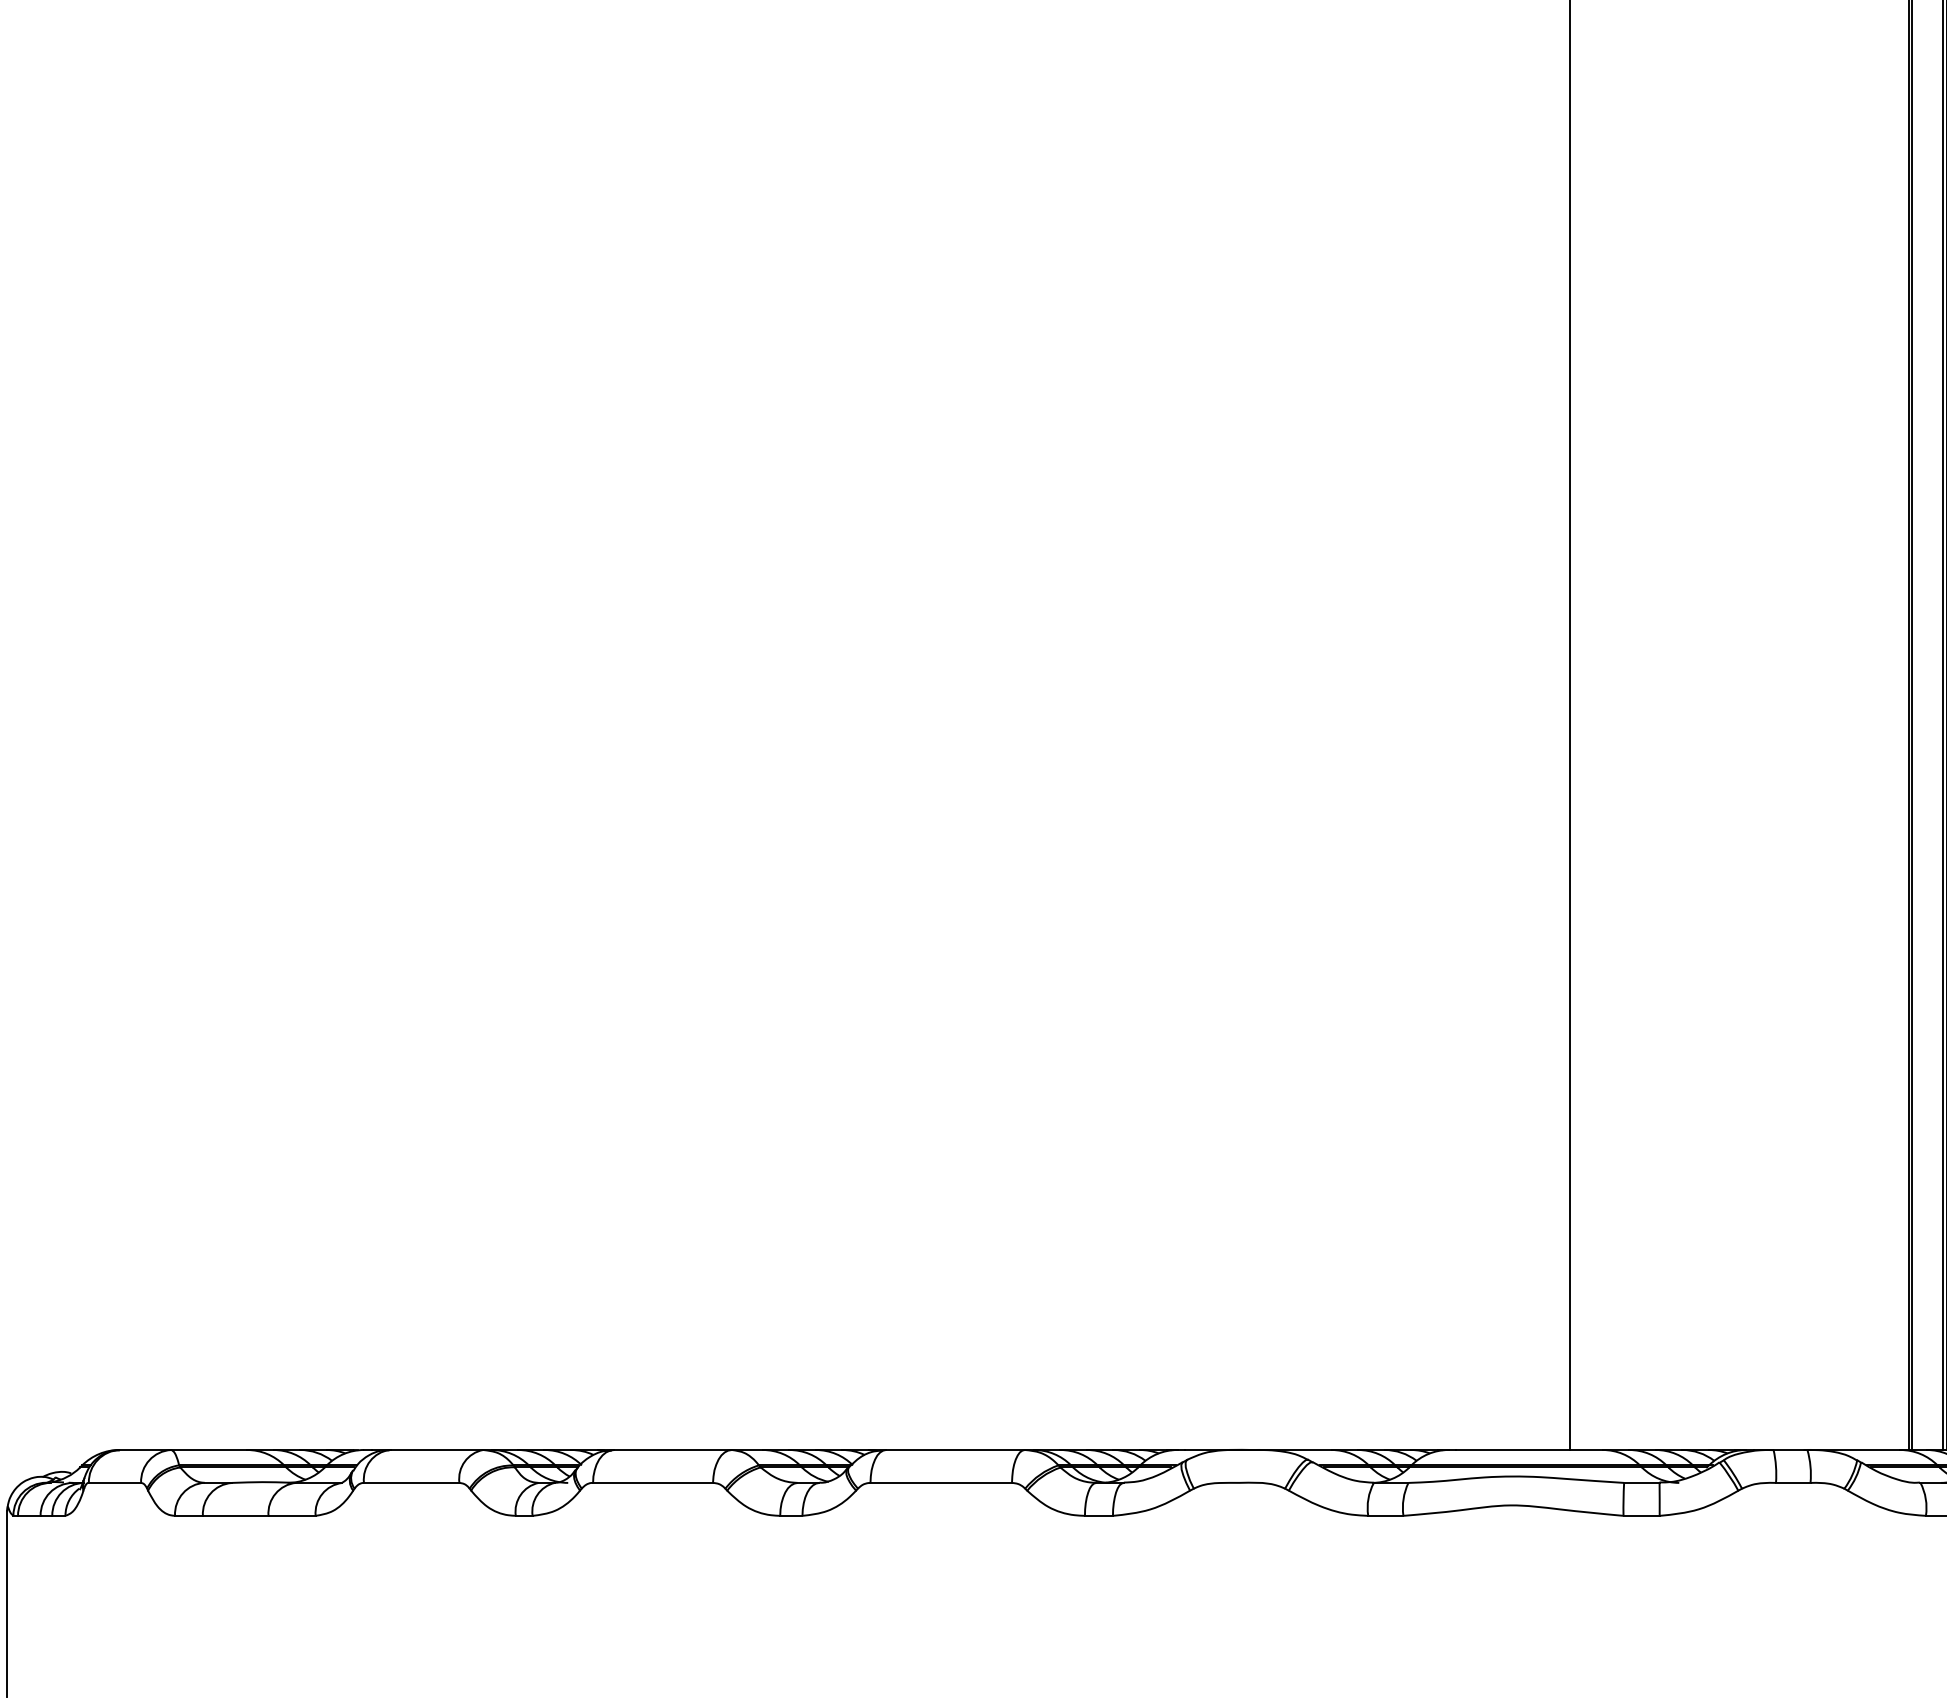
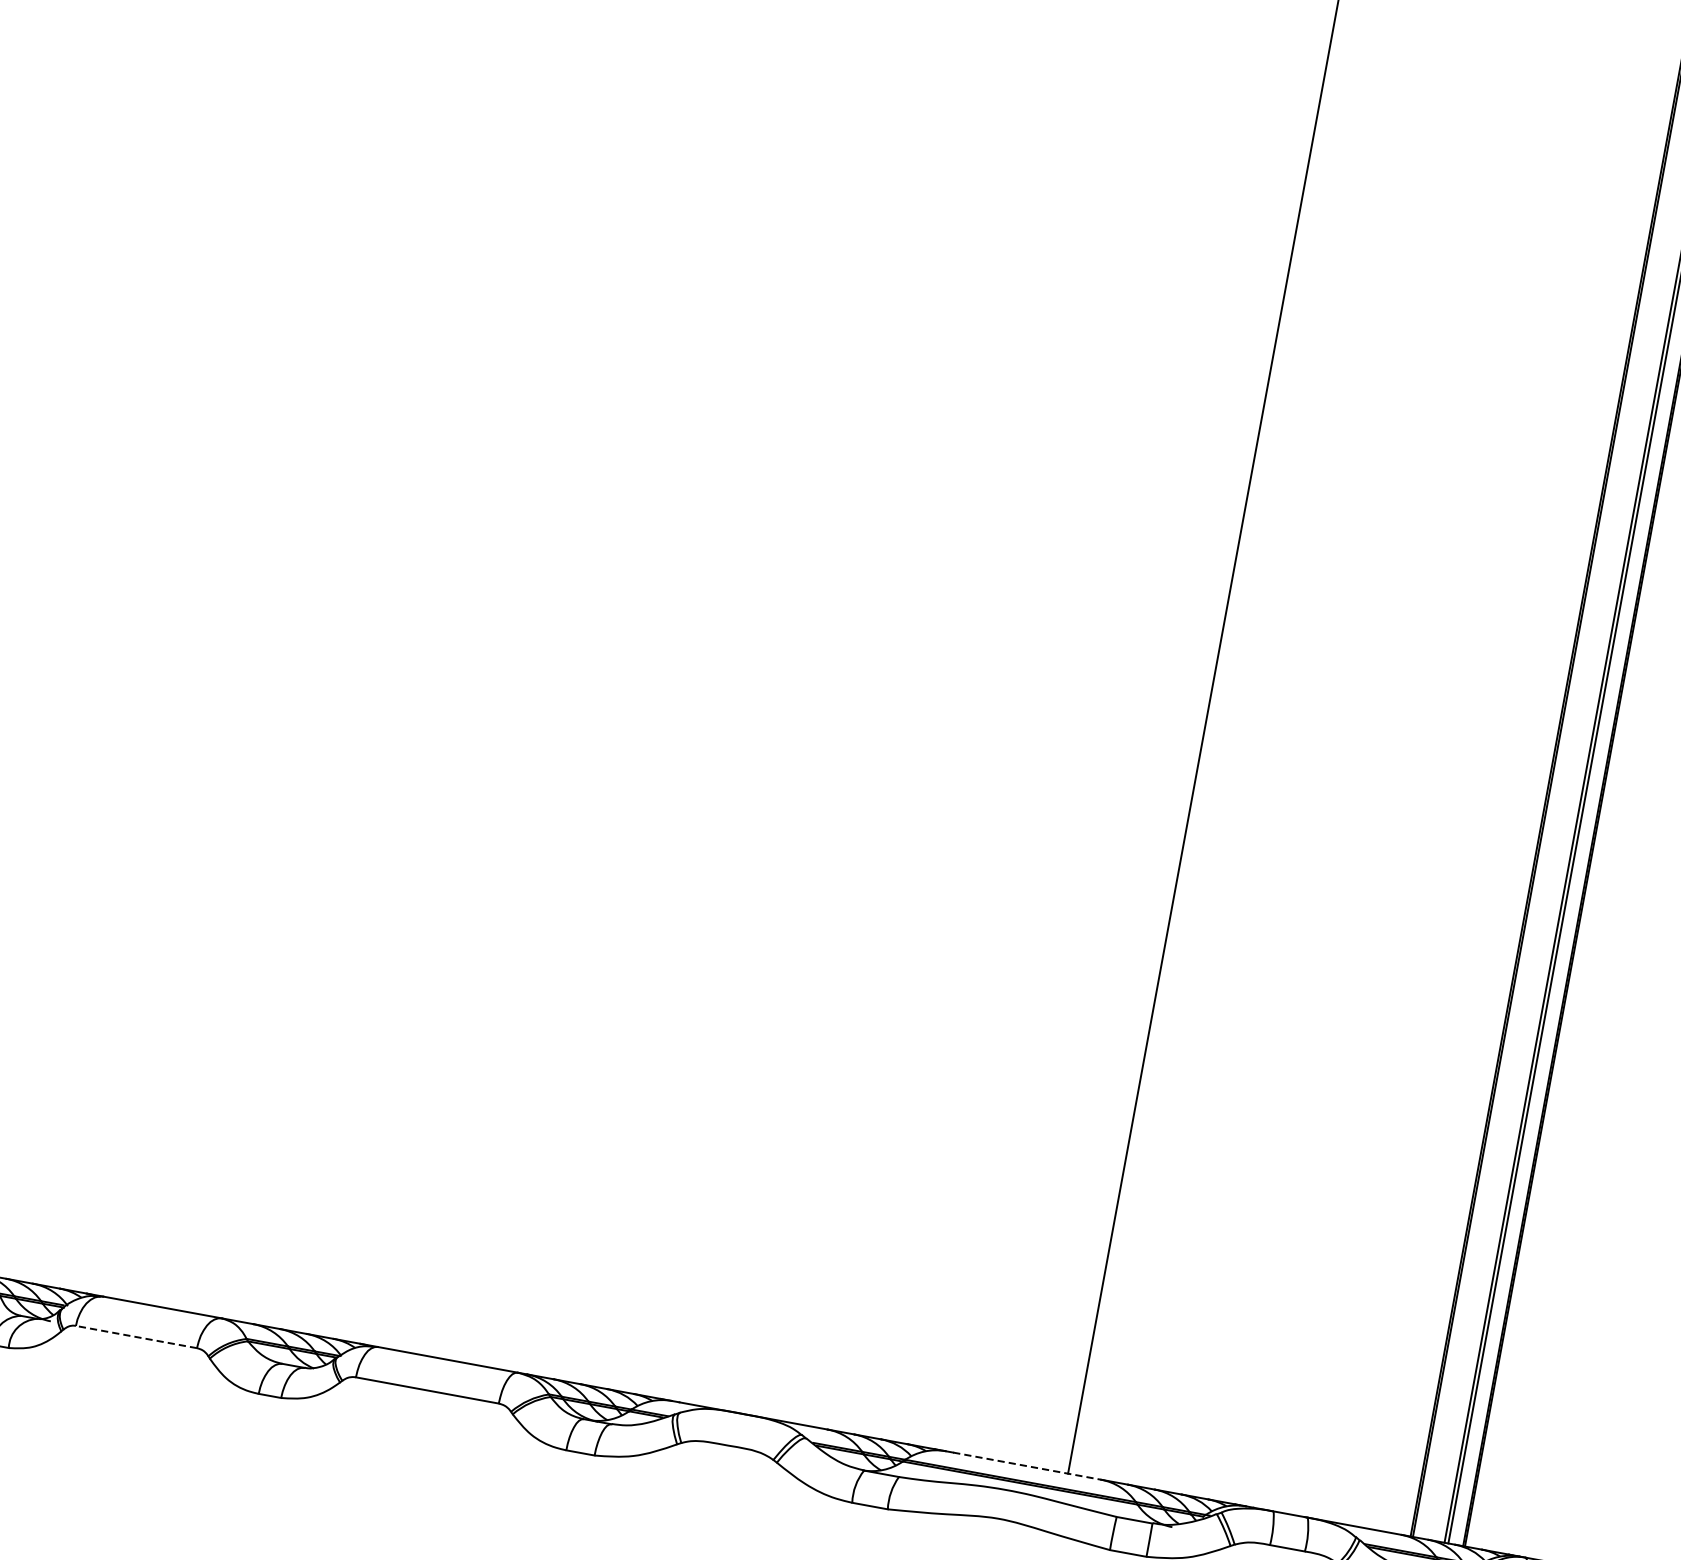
line: (1529, 1449) -> (1027, 1465), solid -> dashed
line: (653, 1482) -> (137, 1336), solid -> dashed

